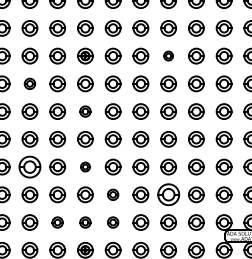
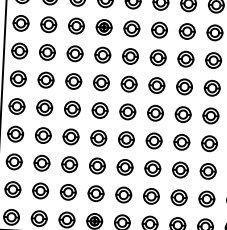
part: (168, 55) -> (187, 30), size x1.67
part: (29, 83) -> (46, 52), size x1.43
part: (85, 111) -> (101, 82), size x1.43
part: (29, 166) -> (42, 134), size x0.71
part: (85, 166) -> (98, 137), size x1.67
part: (112, 194) -> (124, 166), size x1.43
part: (168, 194) -> (180, 169), size x0.71
part: (57, 222) -> (68, 192), size x1.43
part: (85, 222) -> (96, 193), size x1.43
part: (112, 222) -> (123, 194), size x1.43

